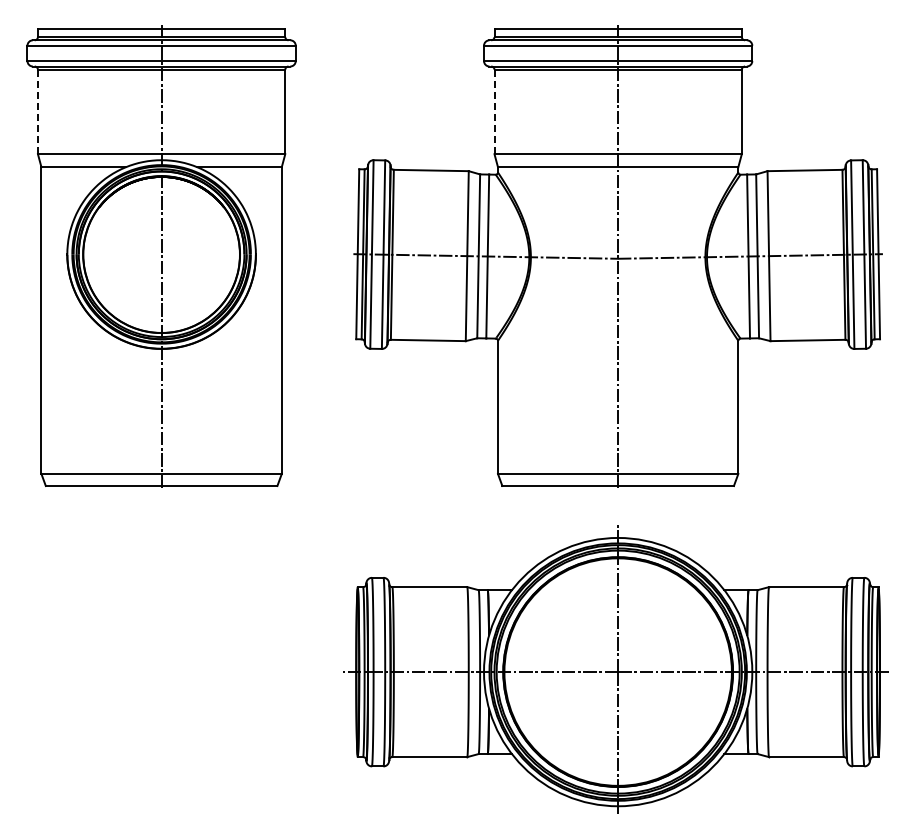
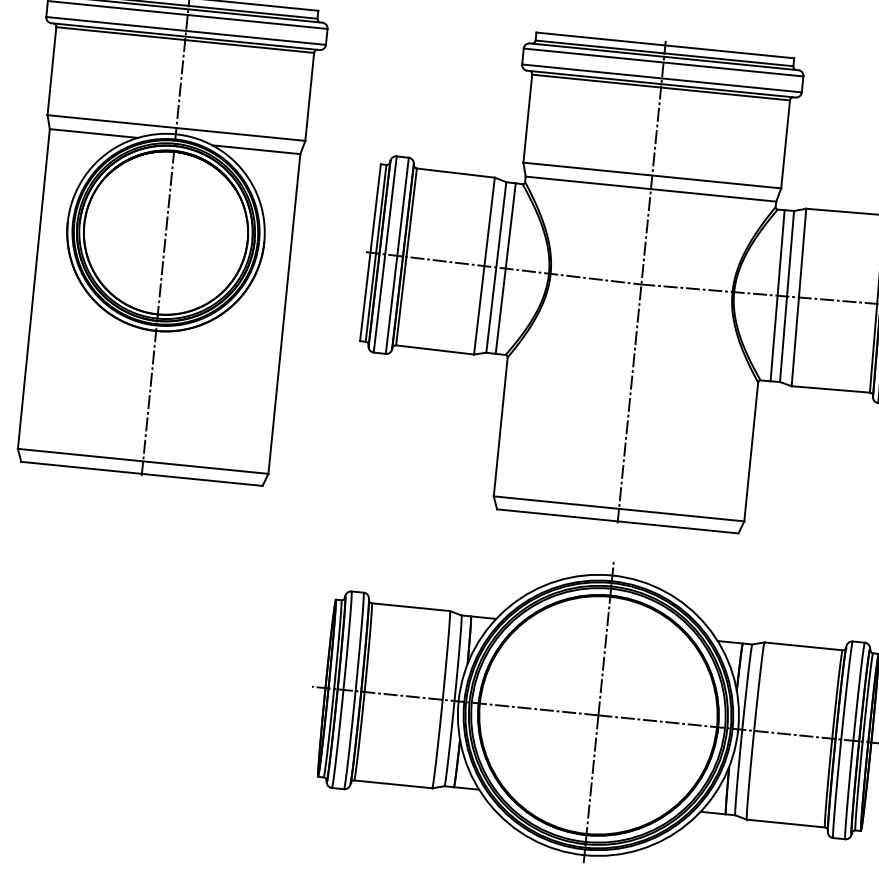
line: (494, 111) -> (527, 118), dashed -> solid
line: (37, 112) -> (51, 71), dashed -> solid

